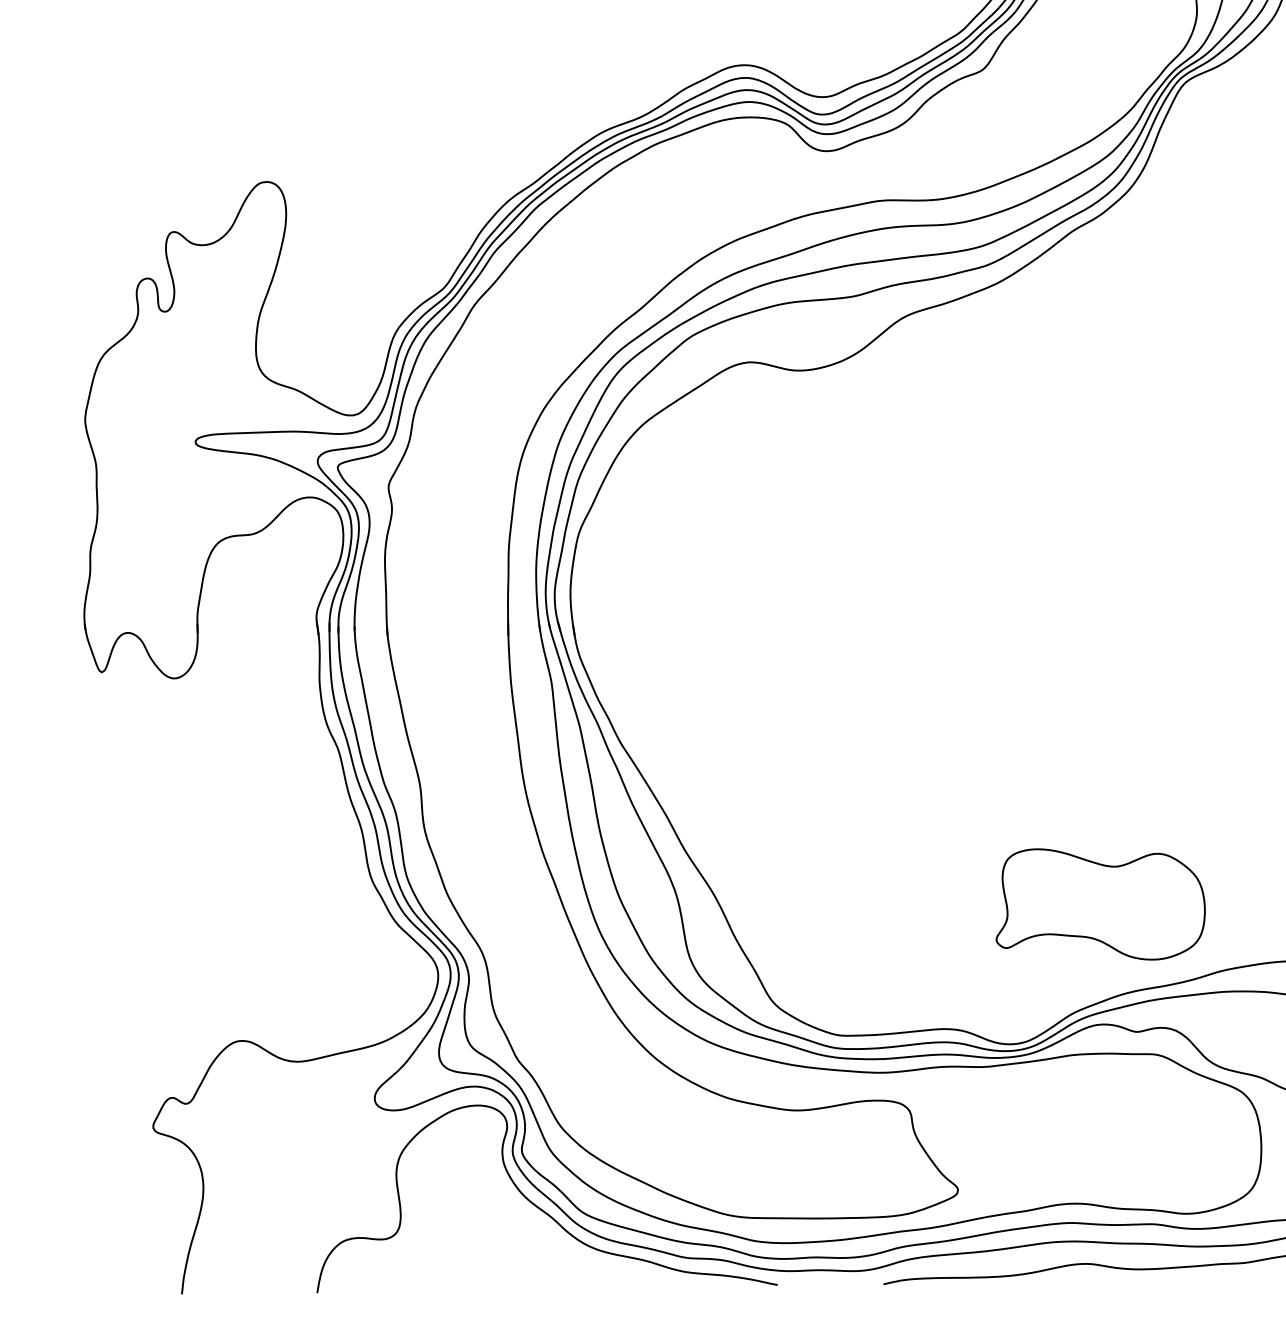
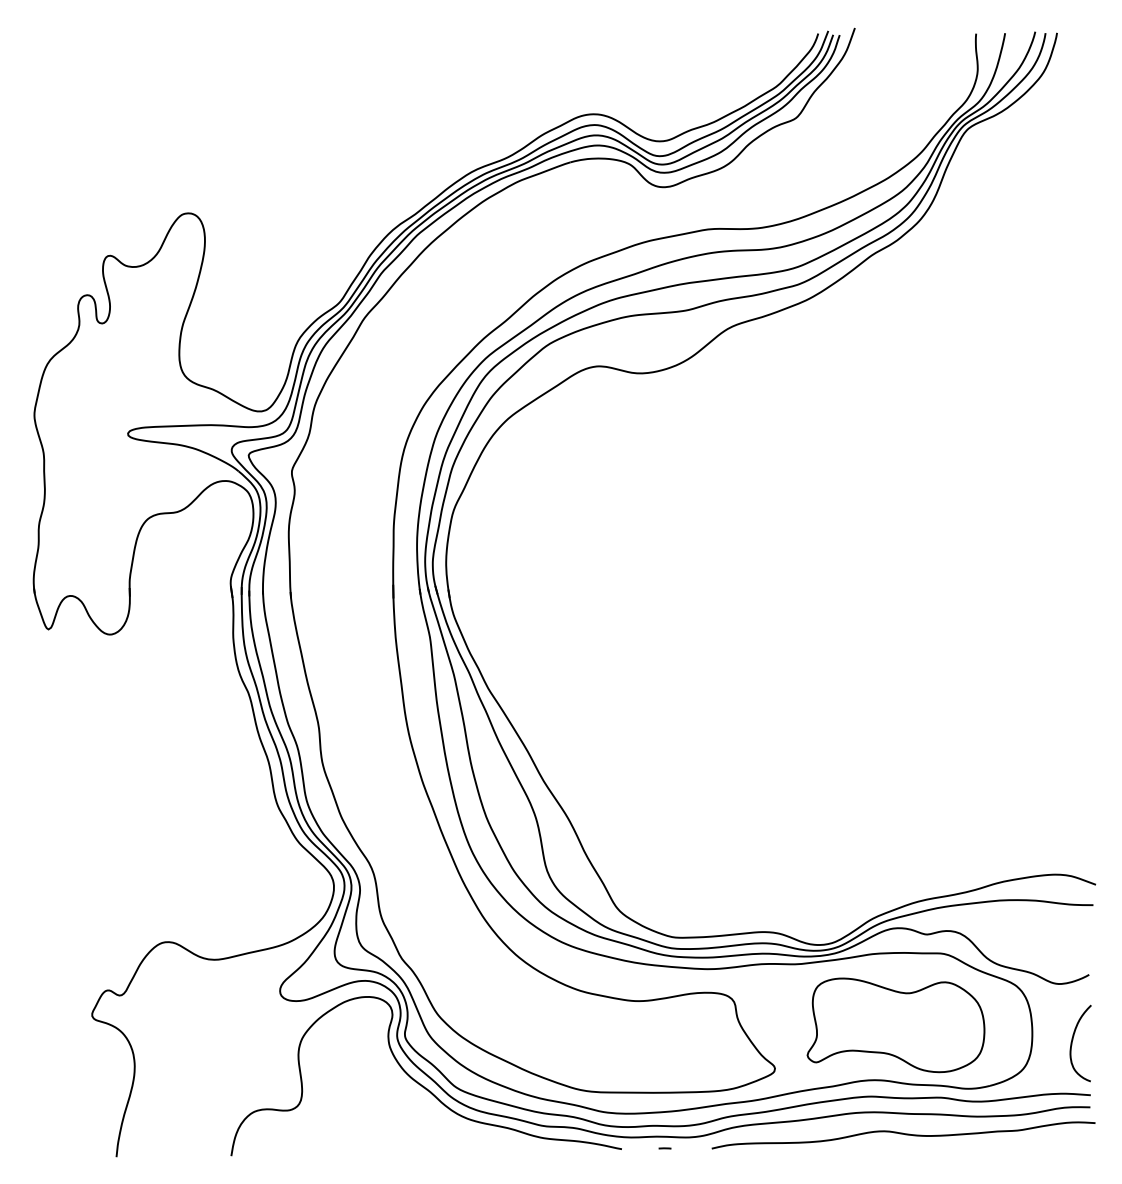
part: (1100, 904) -> (895, 1025), moved
line: (827, 1284) -> (664, 1148), added

